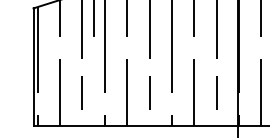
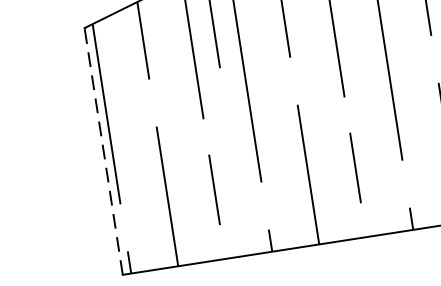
line: (33, 67) -> (103, 152), solid -> dashed

